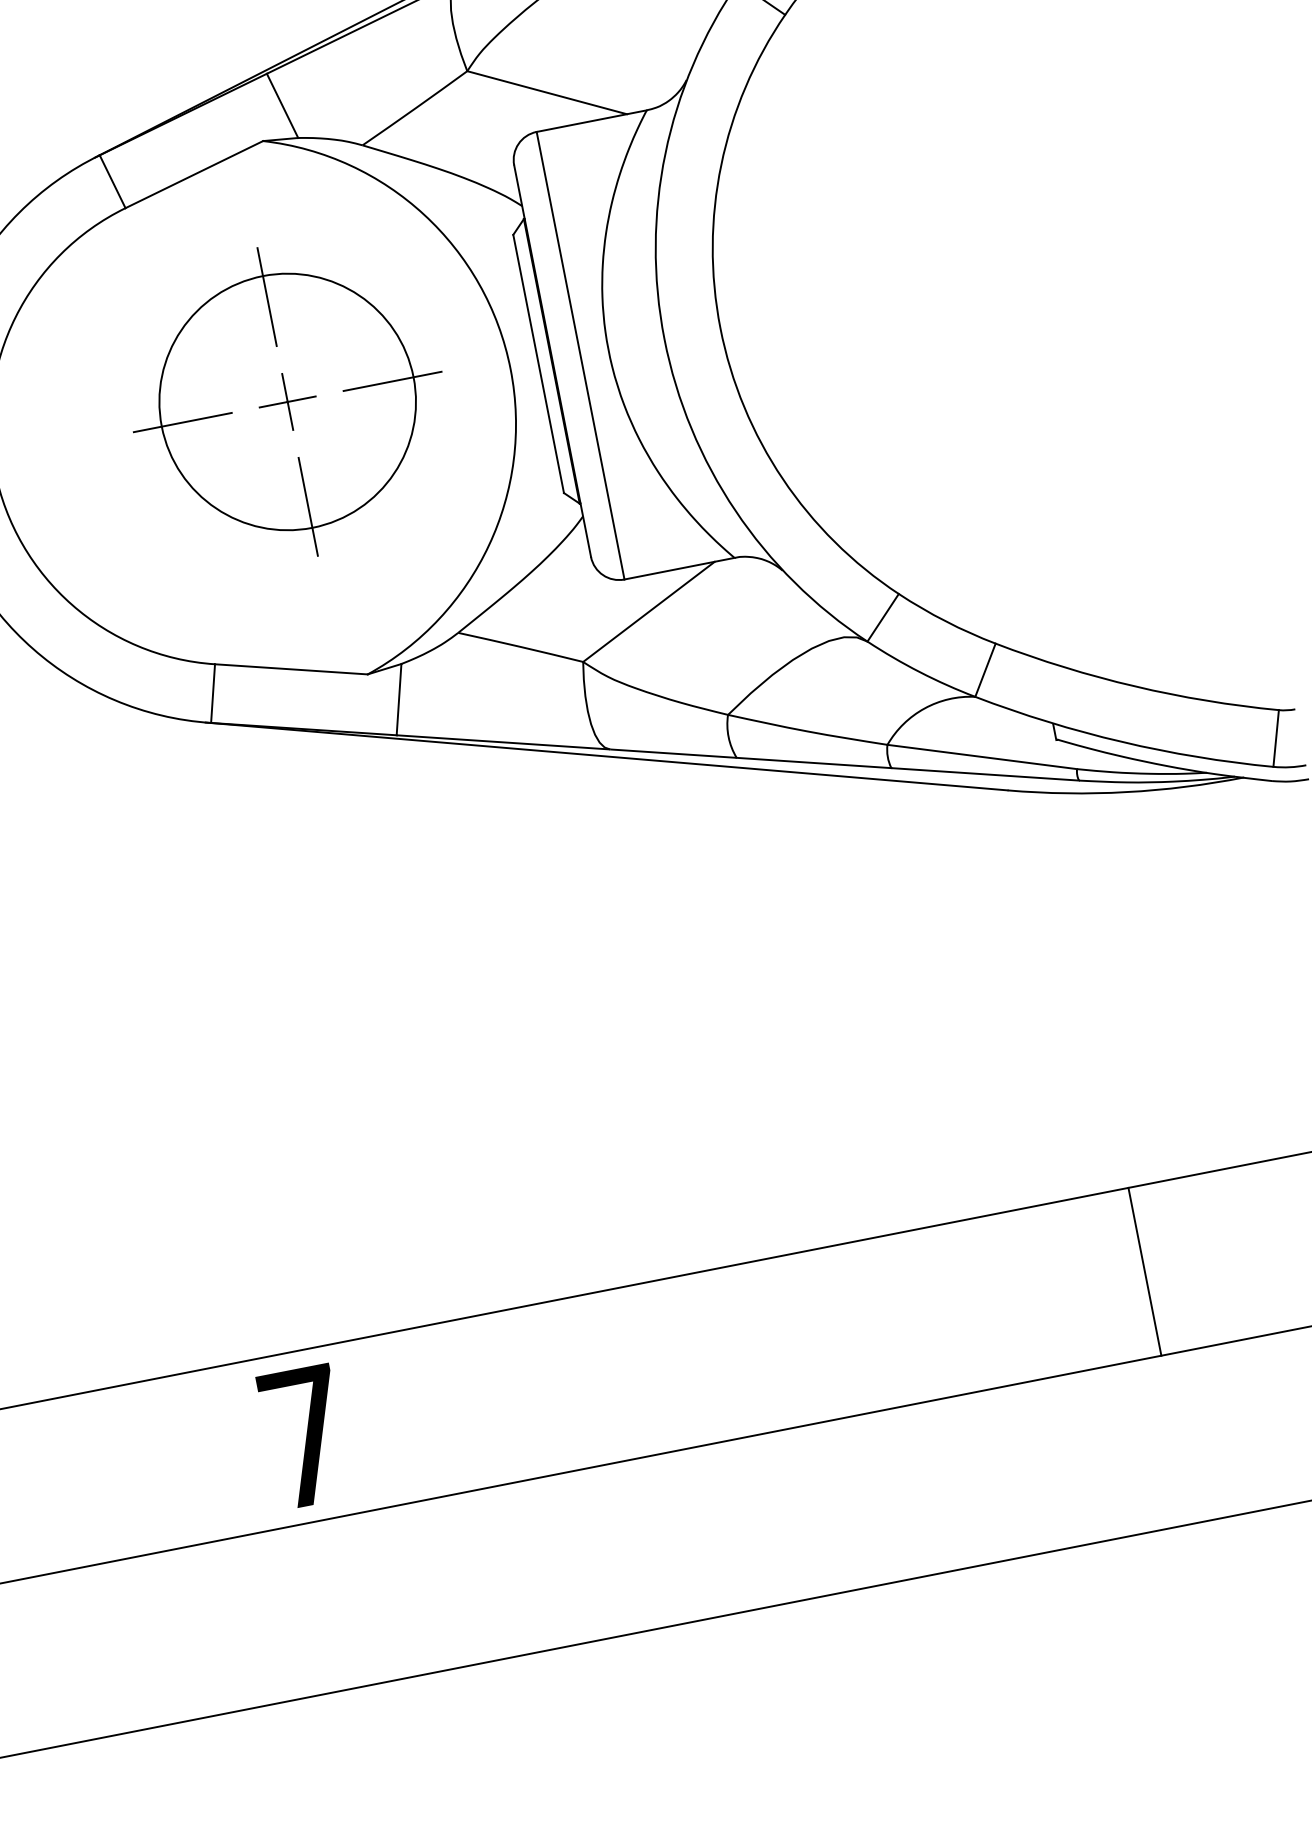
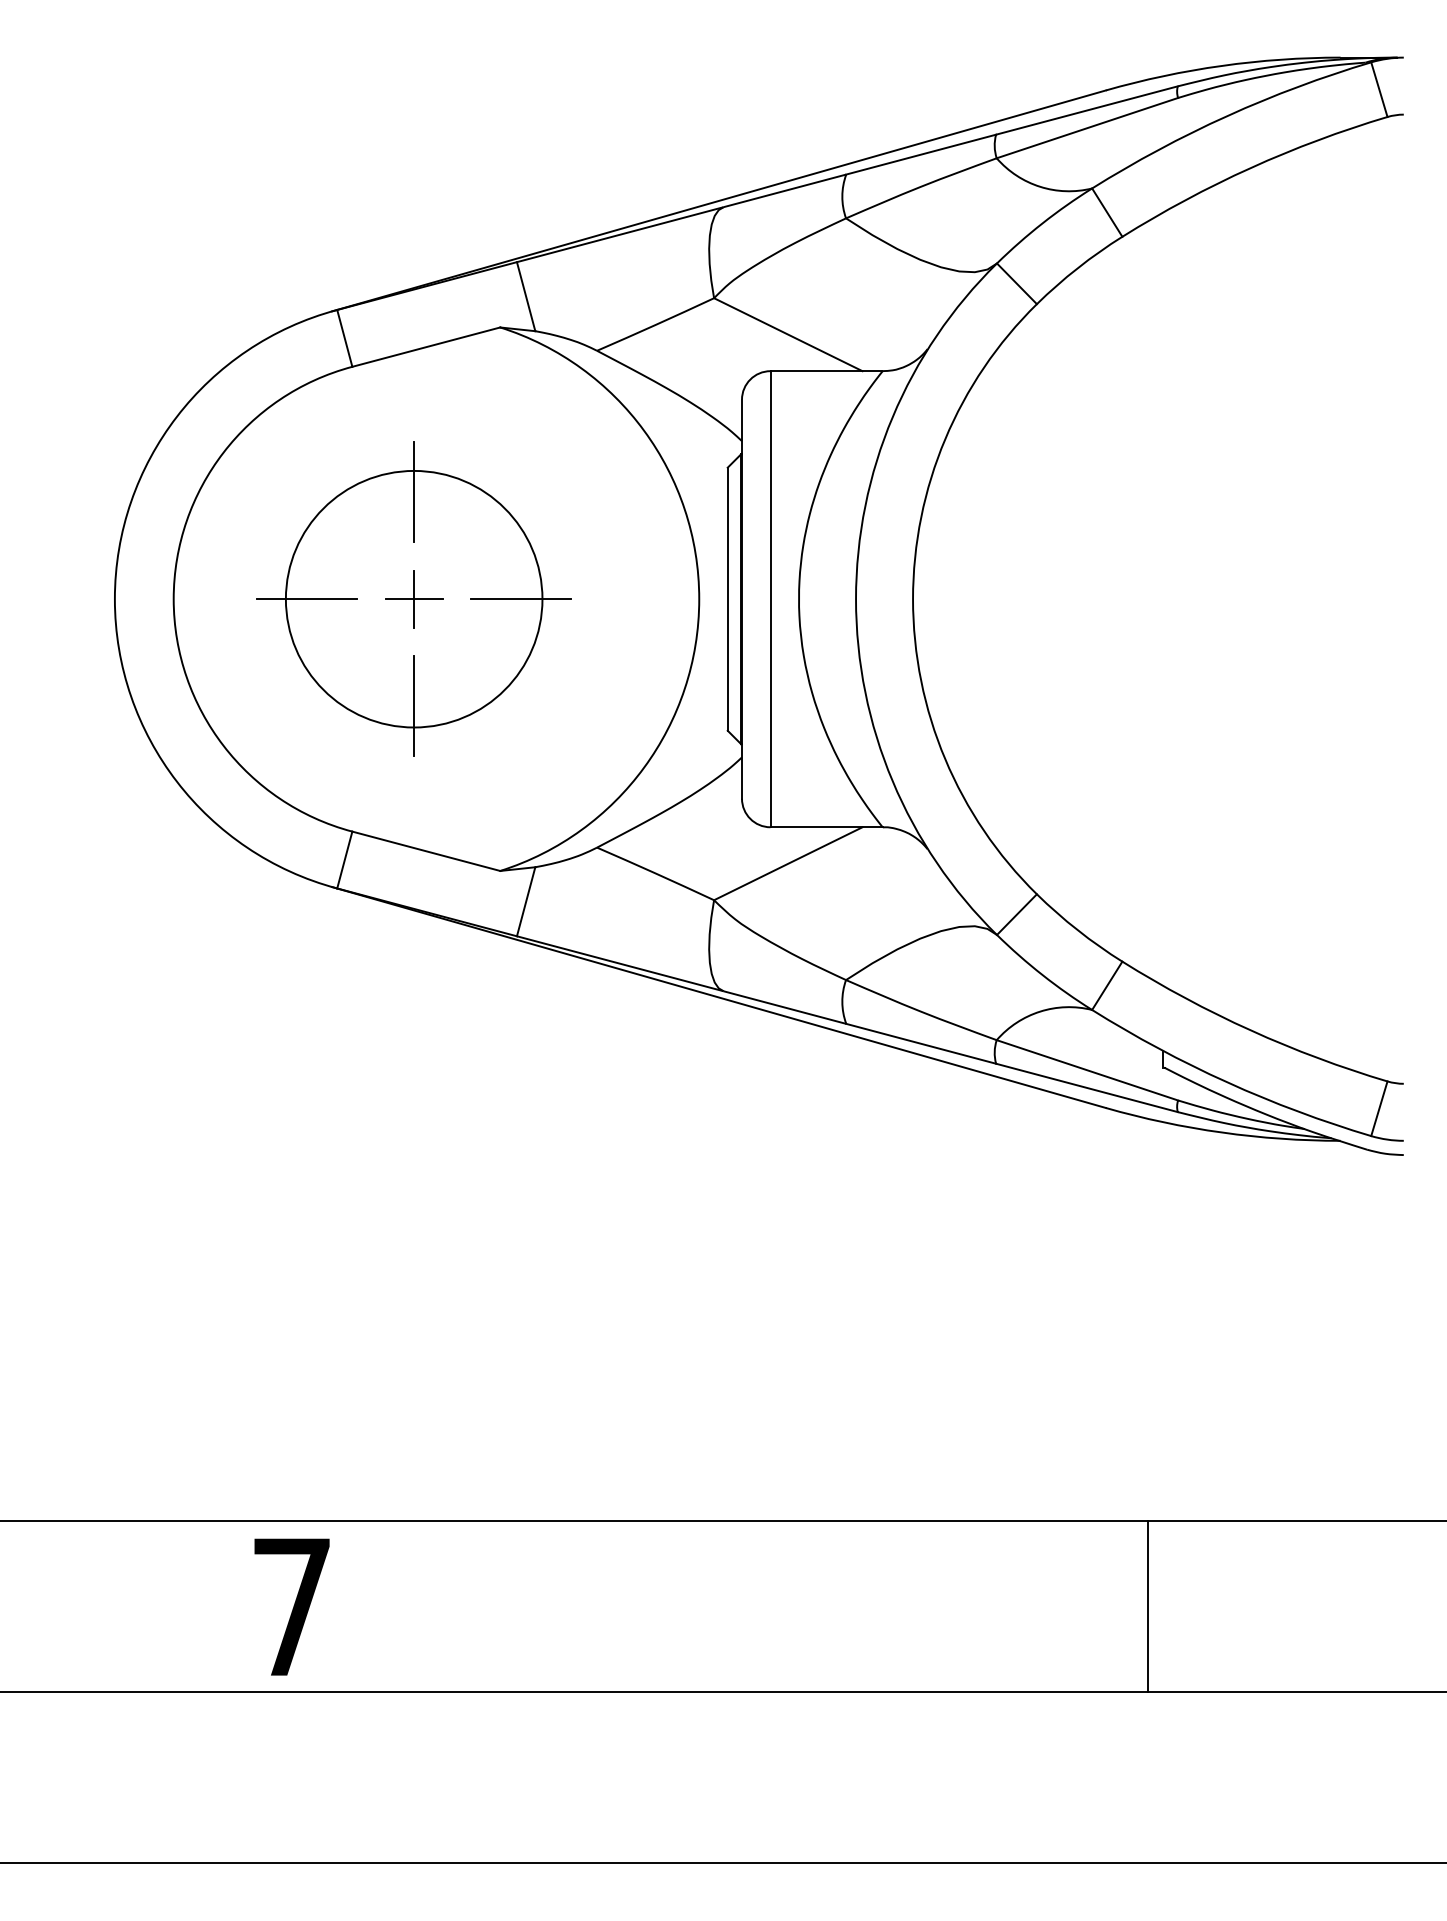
part: (286, 401) -> (413, 598), moved

